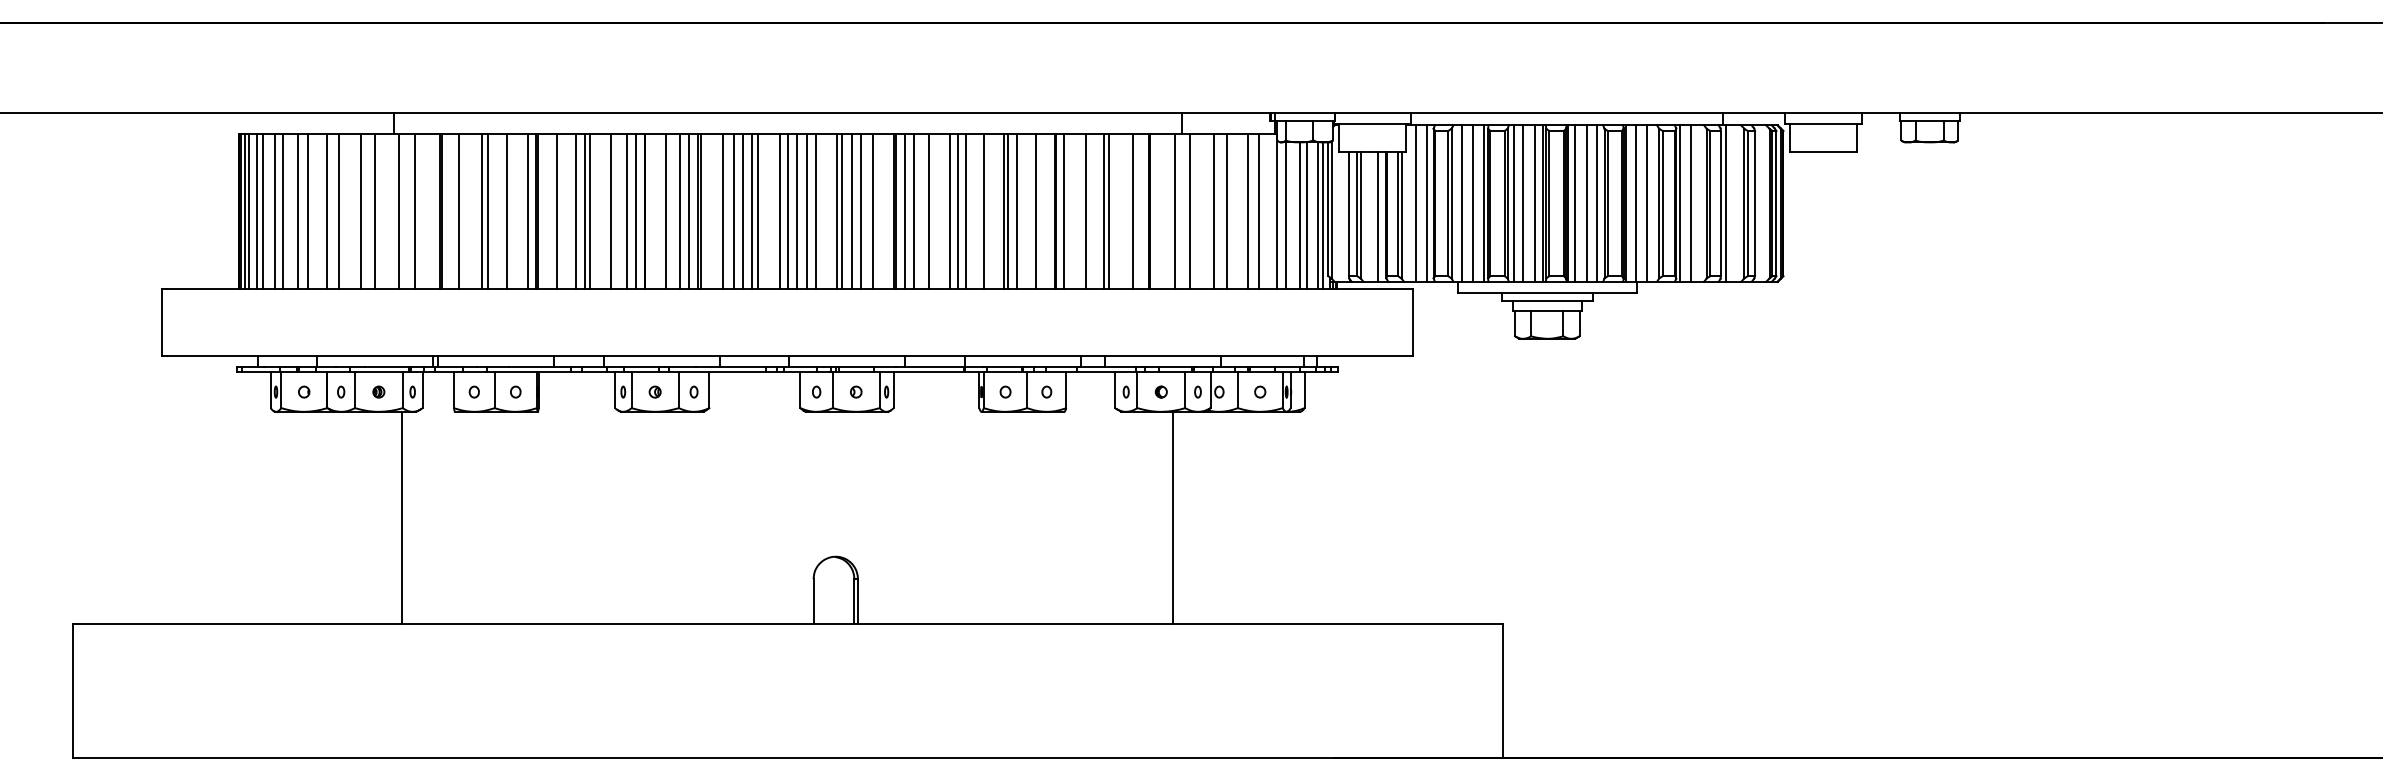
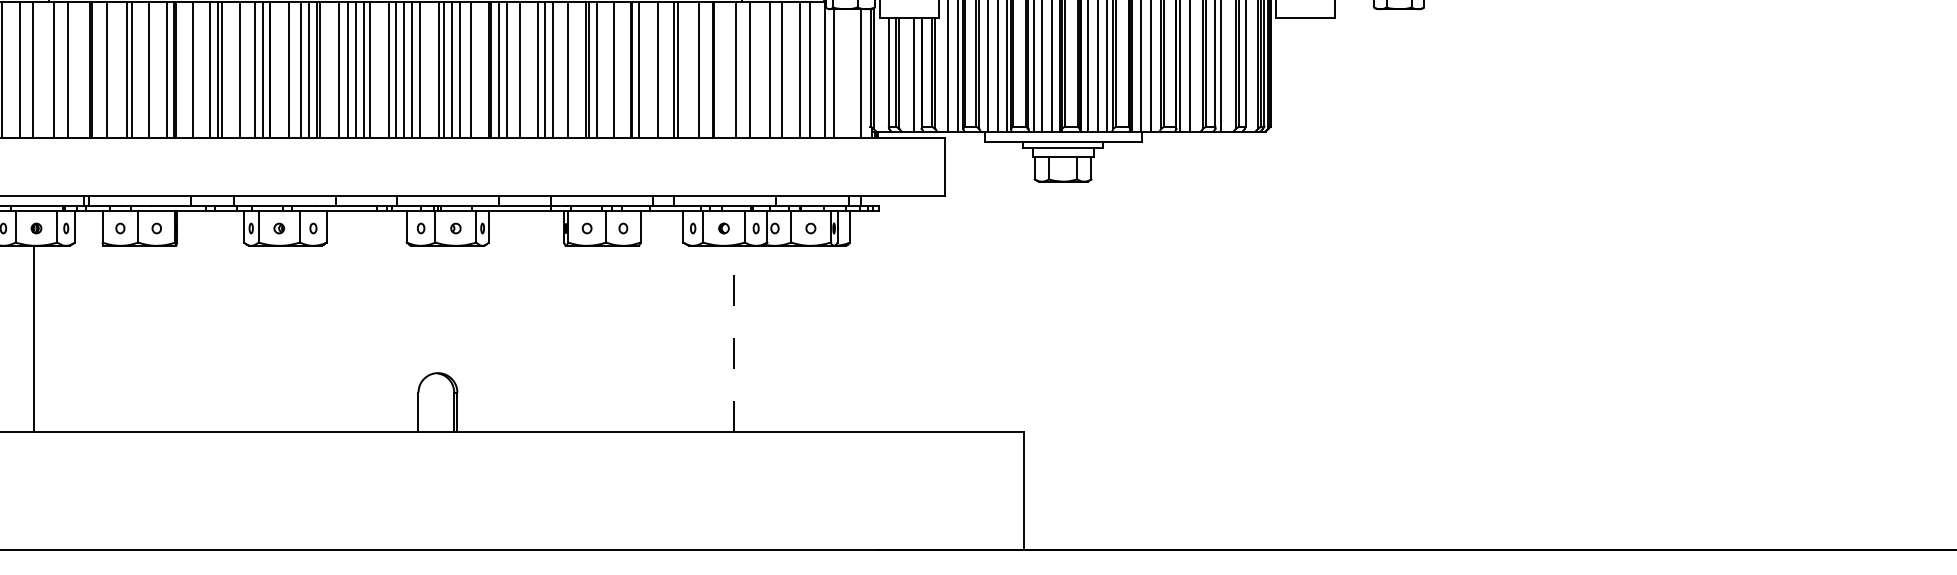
line: (1299, 215) -> (845, 73), removed
line: (1307, 215) -> (852, 73), removed
line: (1323, 215) -> (866, 73), removed
line: (402, 517) -> (34, 338), moved
line: (1173, 517) -> (734, 338), solid -> dashed

